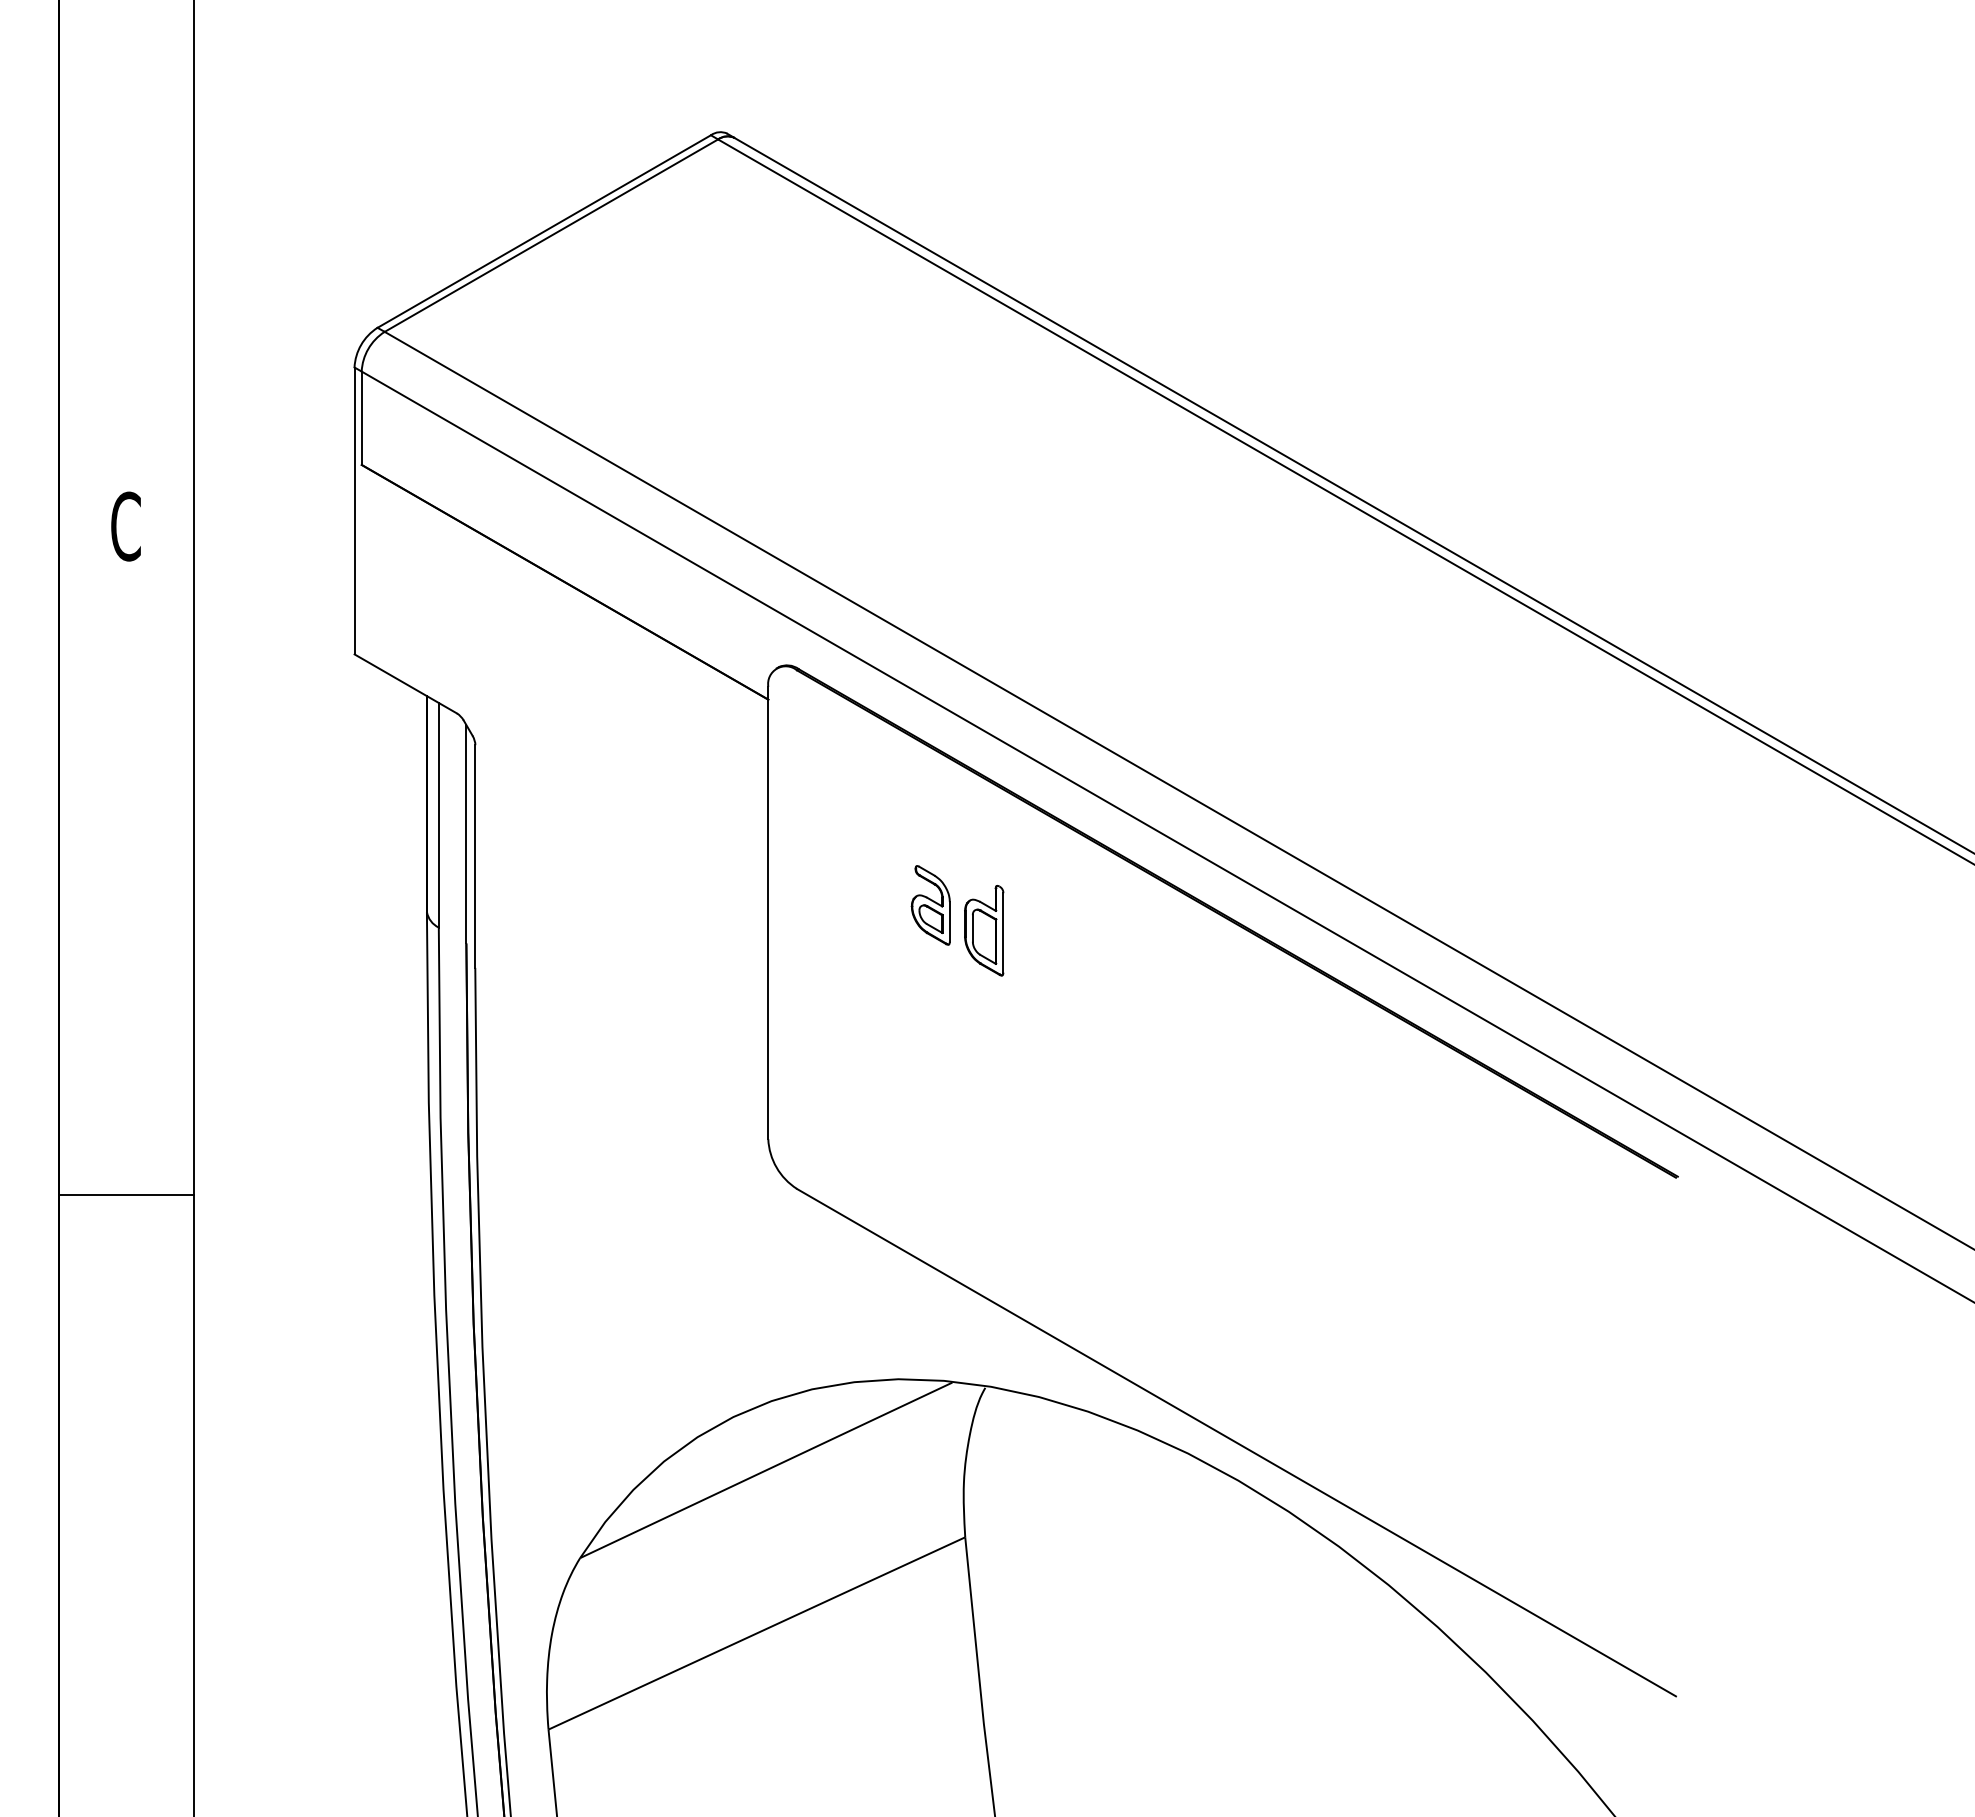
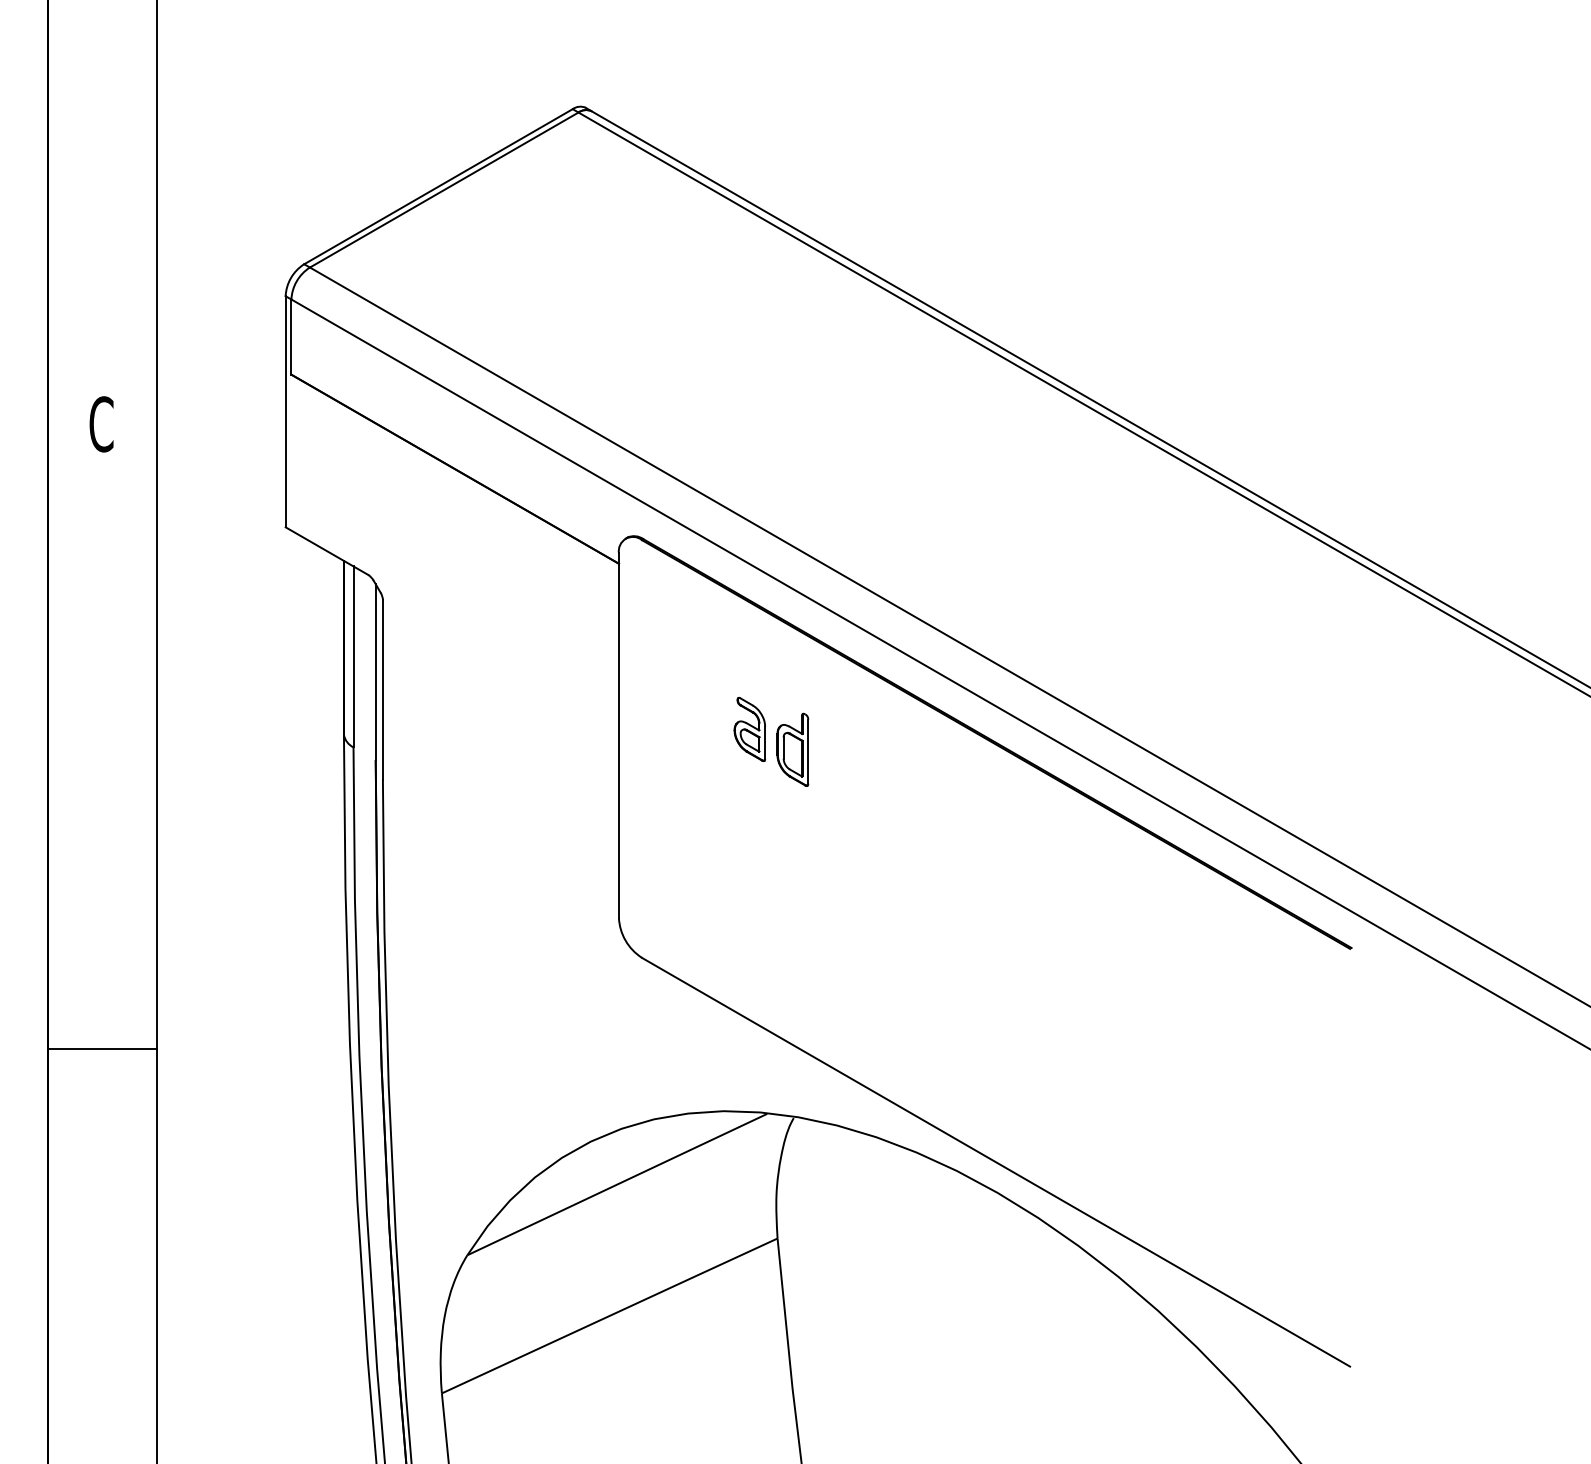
line: (126, 1194) -> (101, 1048), moved

